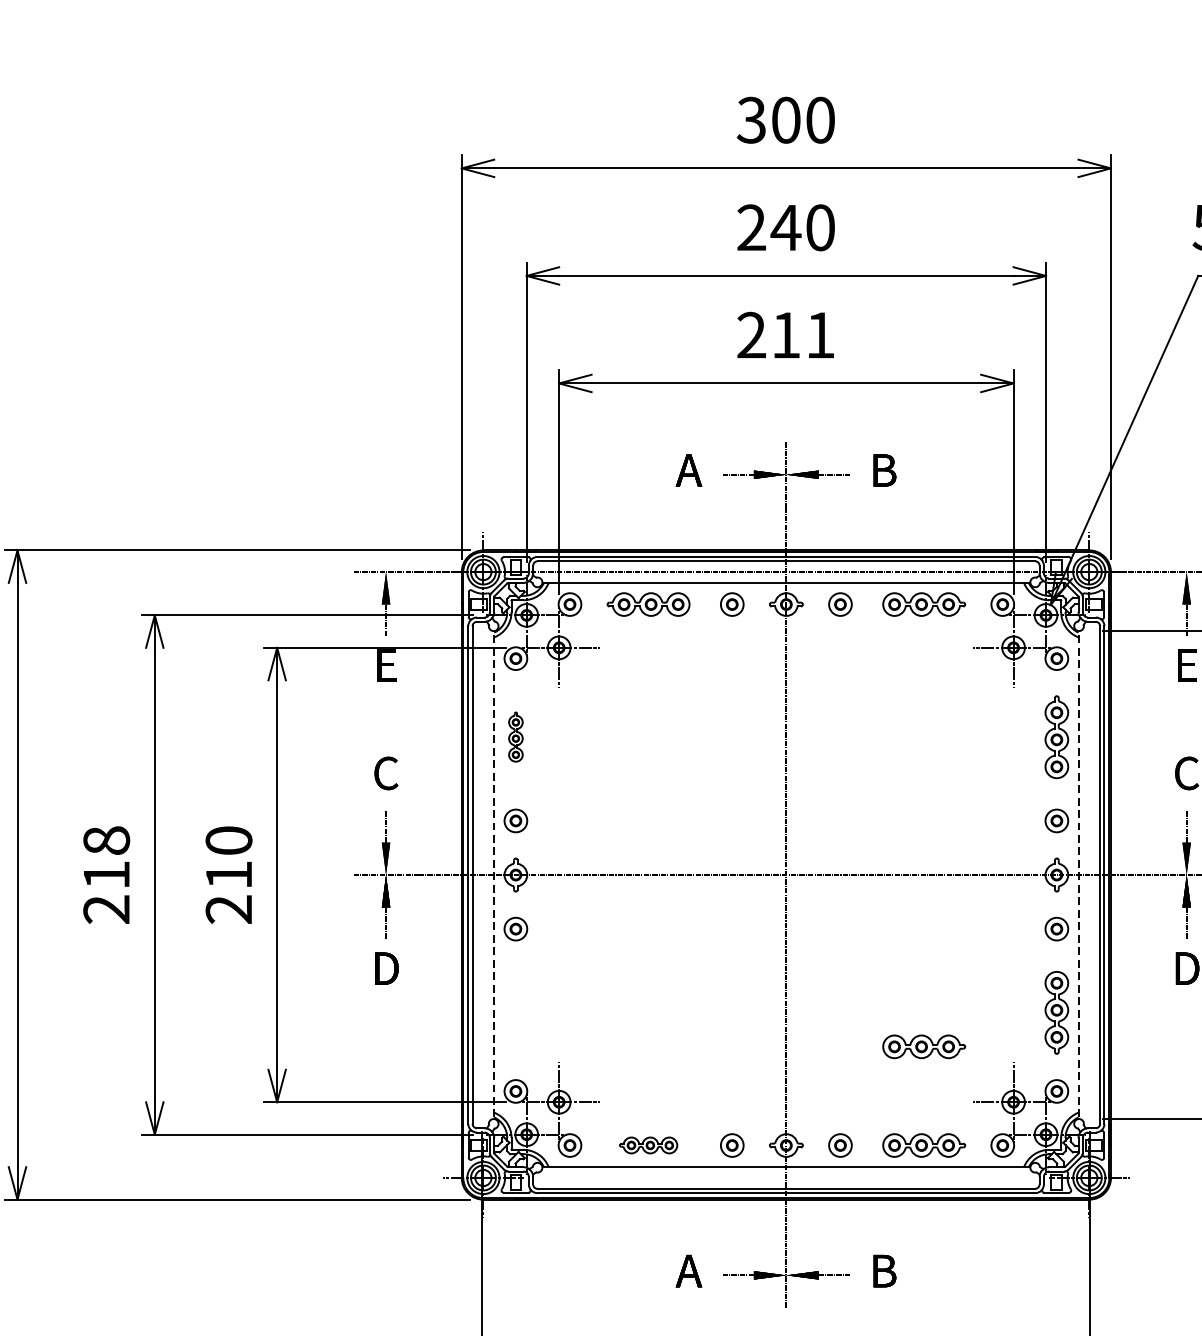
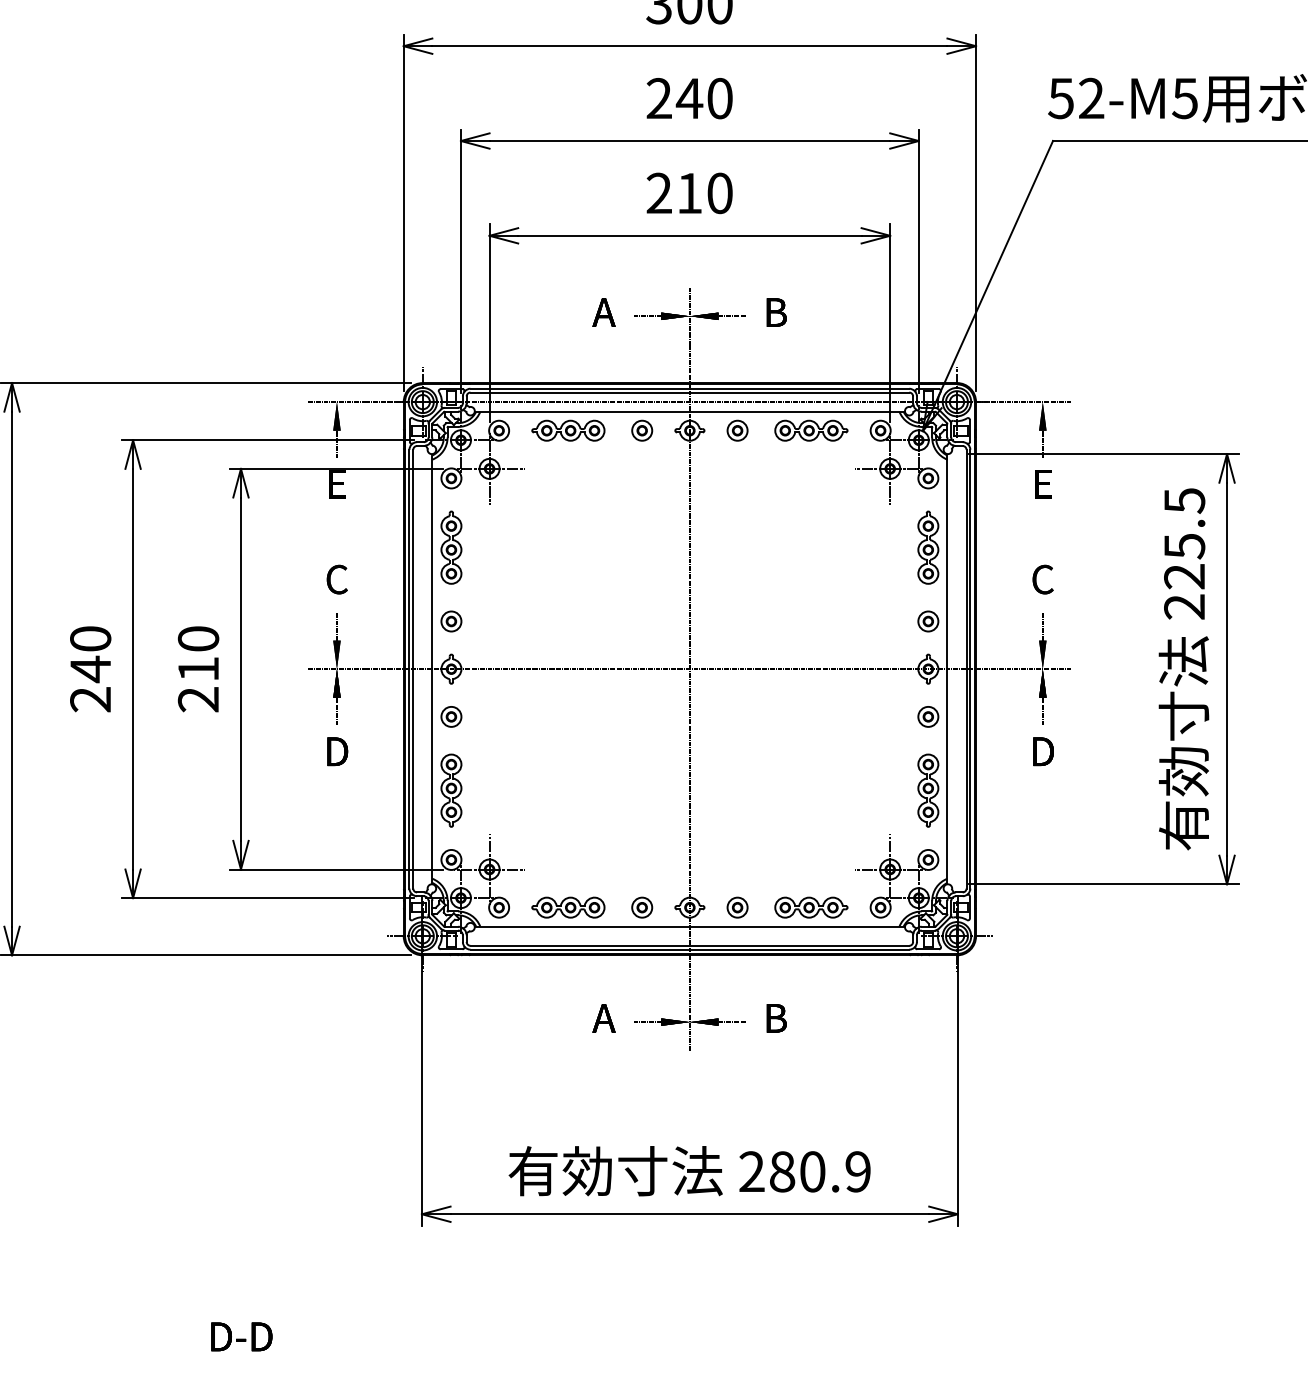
text: (819, 335) -> (719, 193), 211 -> 210
part: (515, 736) -> (451, 547), size x1.67
text: (106, 858) -> (90, 654), 218 -> 240
line: (494, 875) -> (432, 669), dashed -> solid
line: (1078, 875) -> (947, 669), dashed -> solid
part: (515, 1012) -> (451, 790), added
part: (924, 1046) -> (811, 820), removed
part: (648, 1145) -> (568, 907), size x1.43

